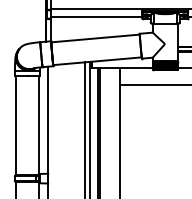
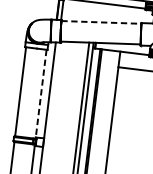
line: (96, 38) -> (102, 22), solid -> dashed
line: (38, 125) -> (40, 94), solid -> dashed

